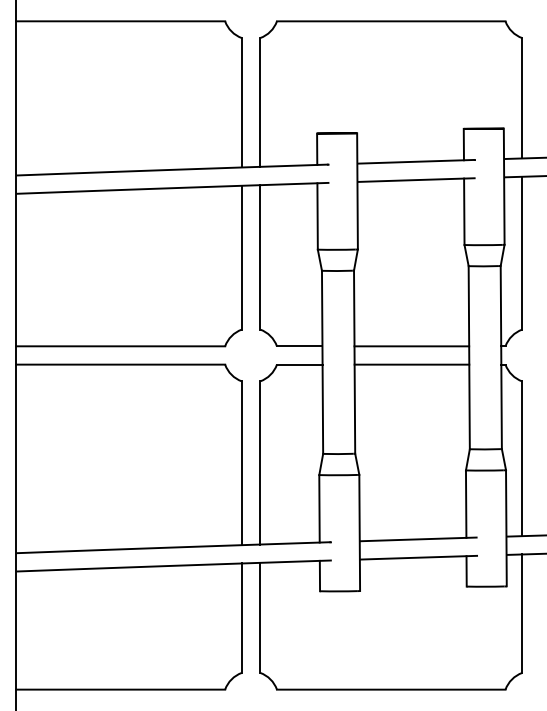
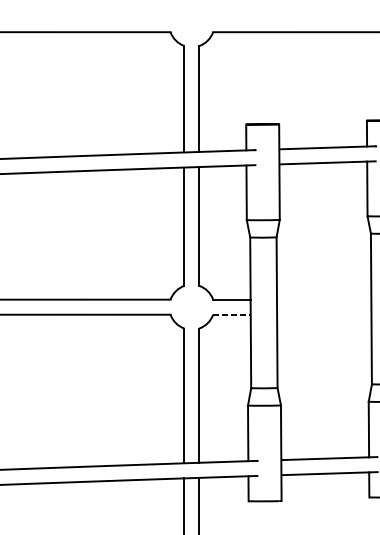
line: (411, 346) -> (323, 299), removed
line: (299, 364) -> (231, 314), solid -> dashed
line: (411, 364) -> (323, 314), removed

